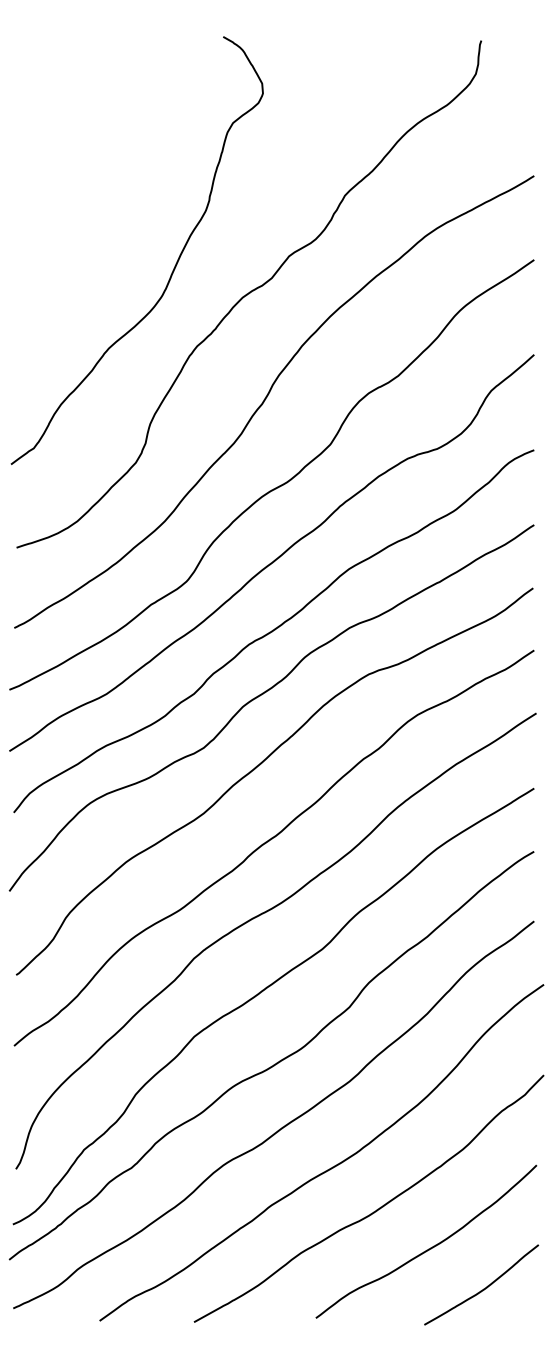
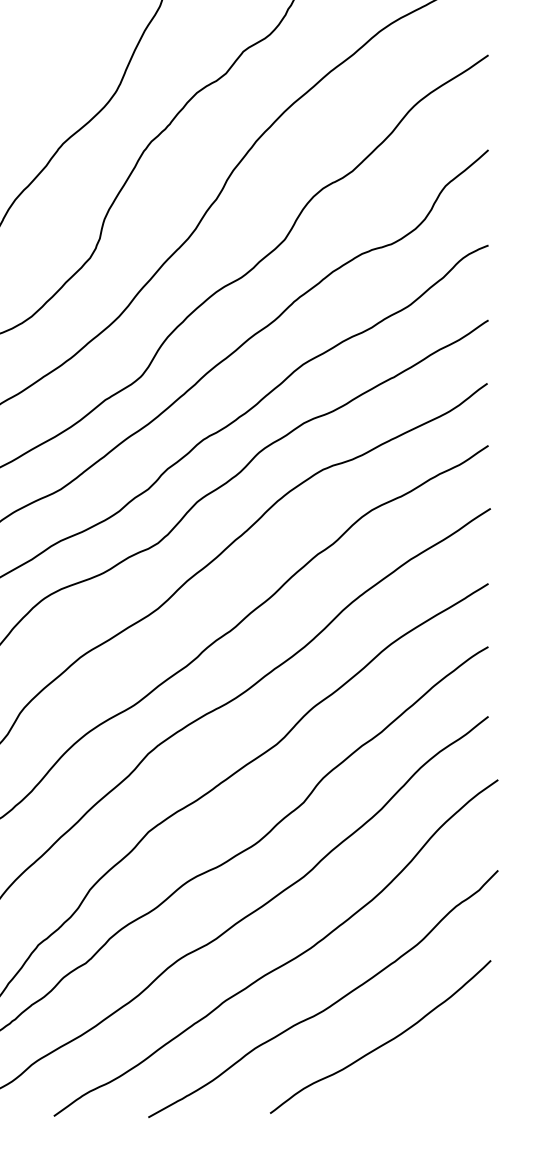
curve: (483, 1288) -> (437, 1083), removed

